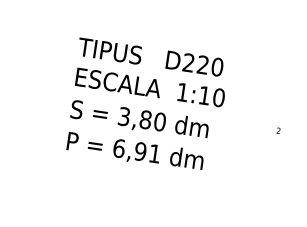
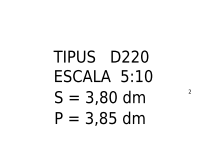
text: (182, 92) -> (124, 76), 1:10 -> 5:10
text: (136, 150) -> (100, 117), 6,91 -> 3,85

